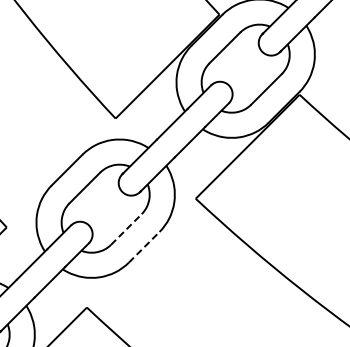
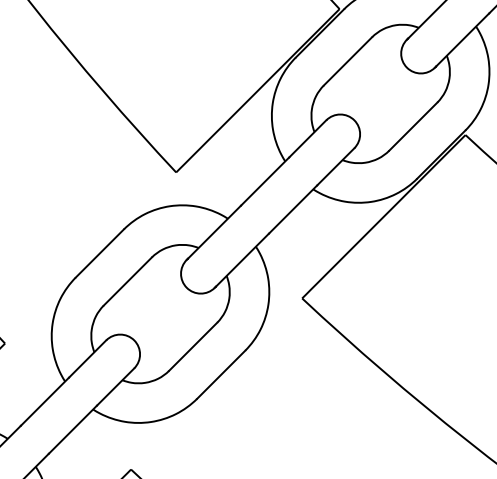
line: (126, 229) -> (193, 346), dashed -> solid
line: (144, 247) -> (221, 375), dashed -> solid

